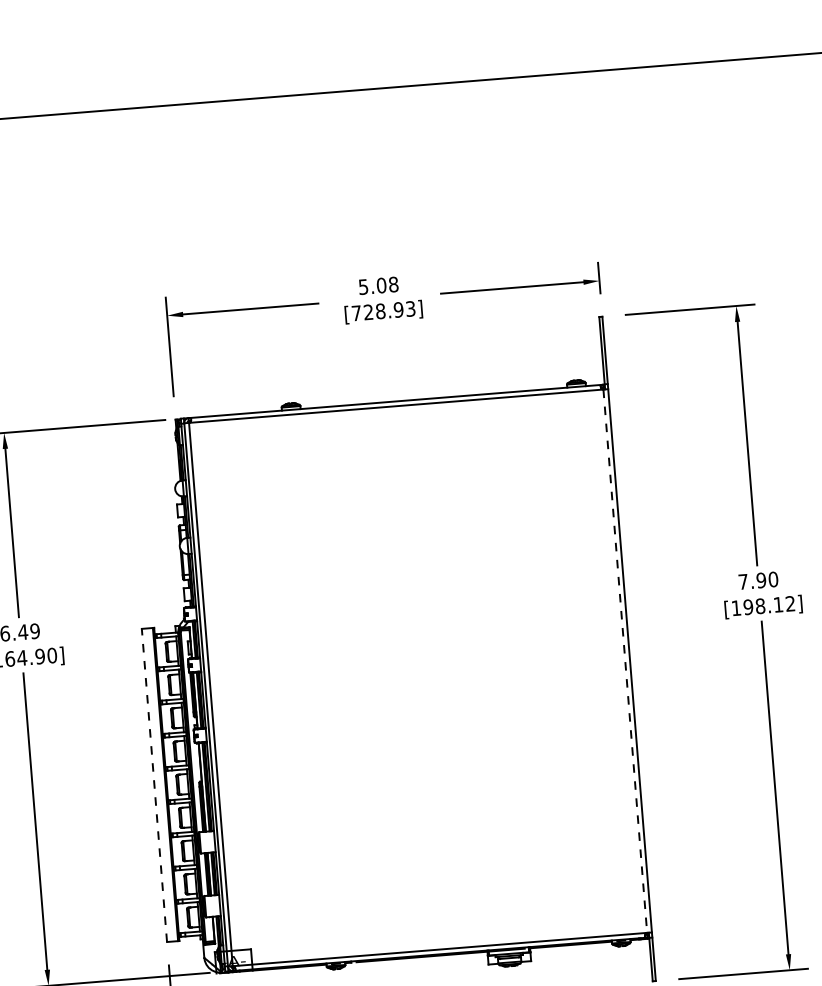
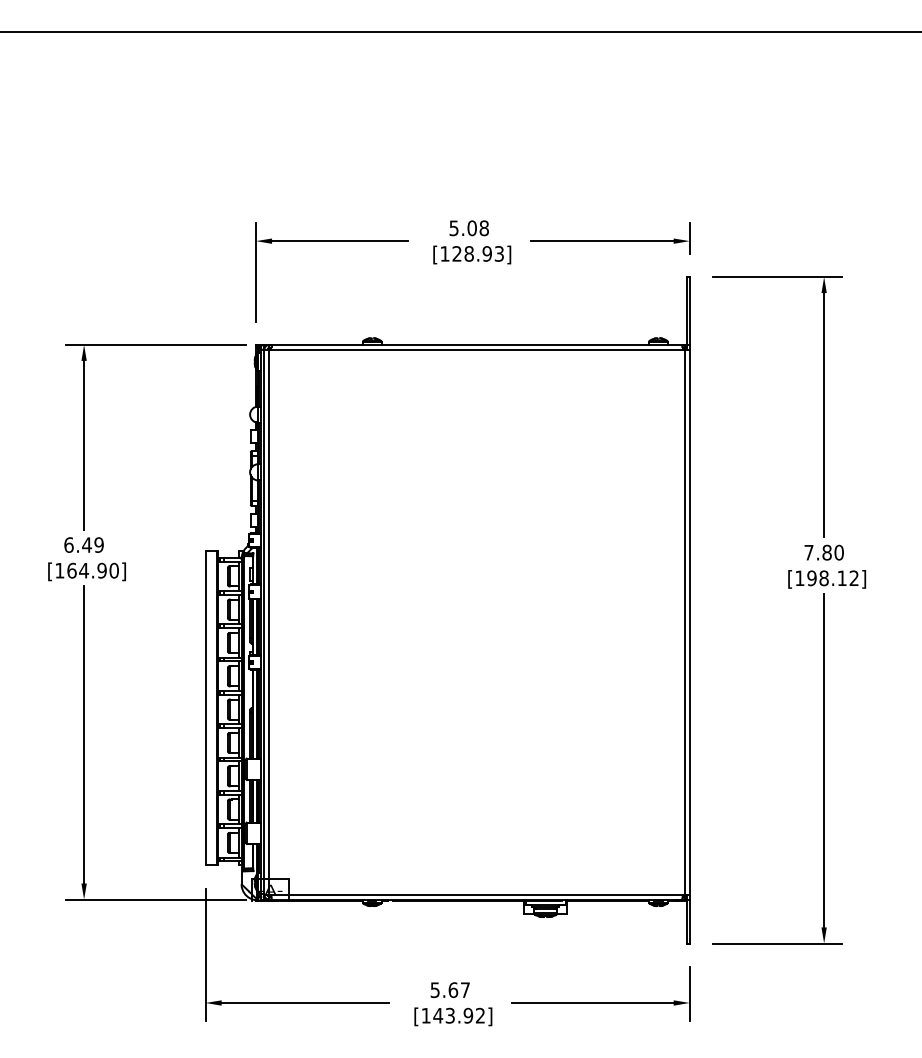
text: (356, 312) -> (444, 253), [728.93] -> [128.93]
text: (760, 580) -> (826, 552), 7.90 -> 7.80
line: (624, 661) -> (684, 622), dashed -> solid
line: (154, 784) -> (205, 707), dashed -> solid

